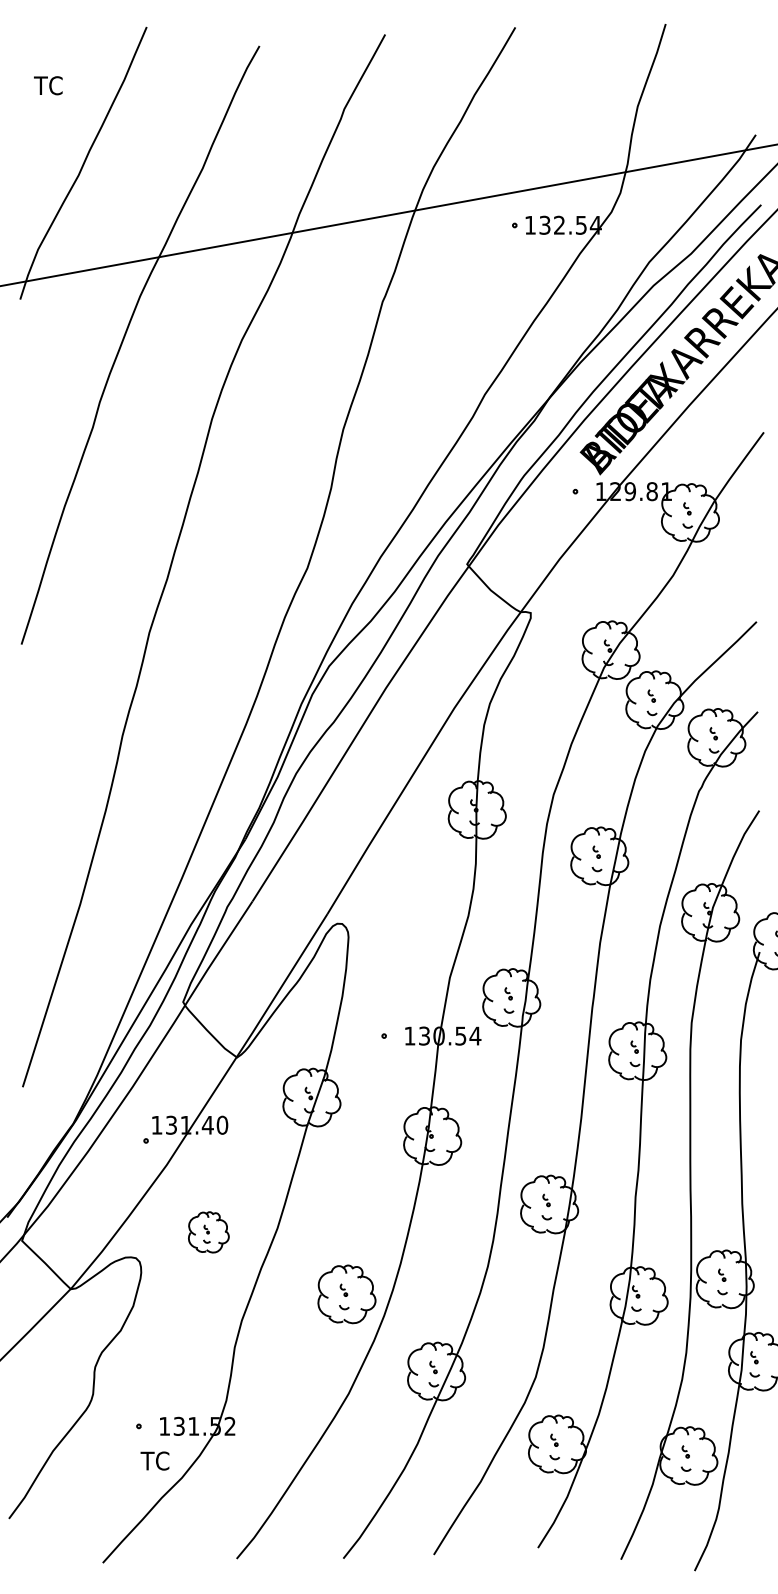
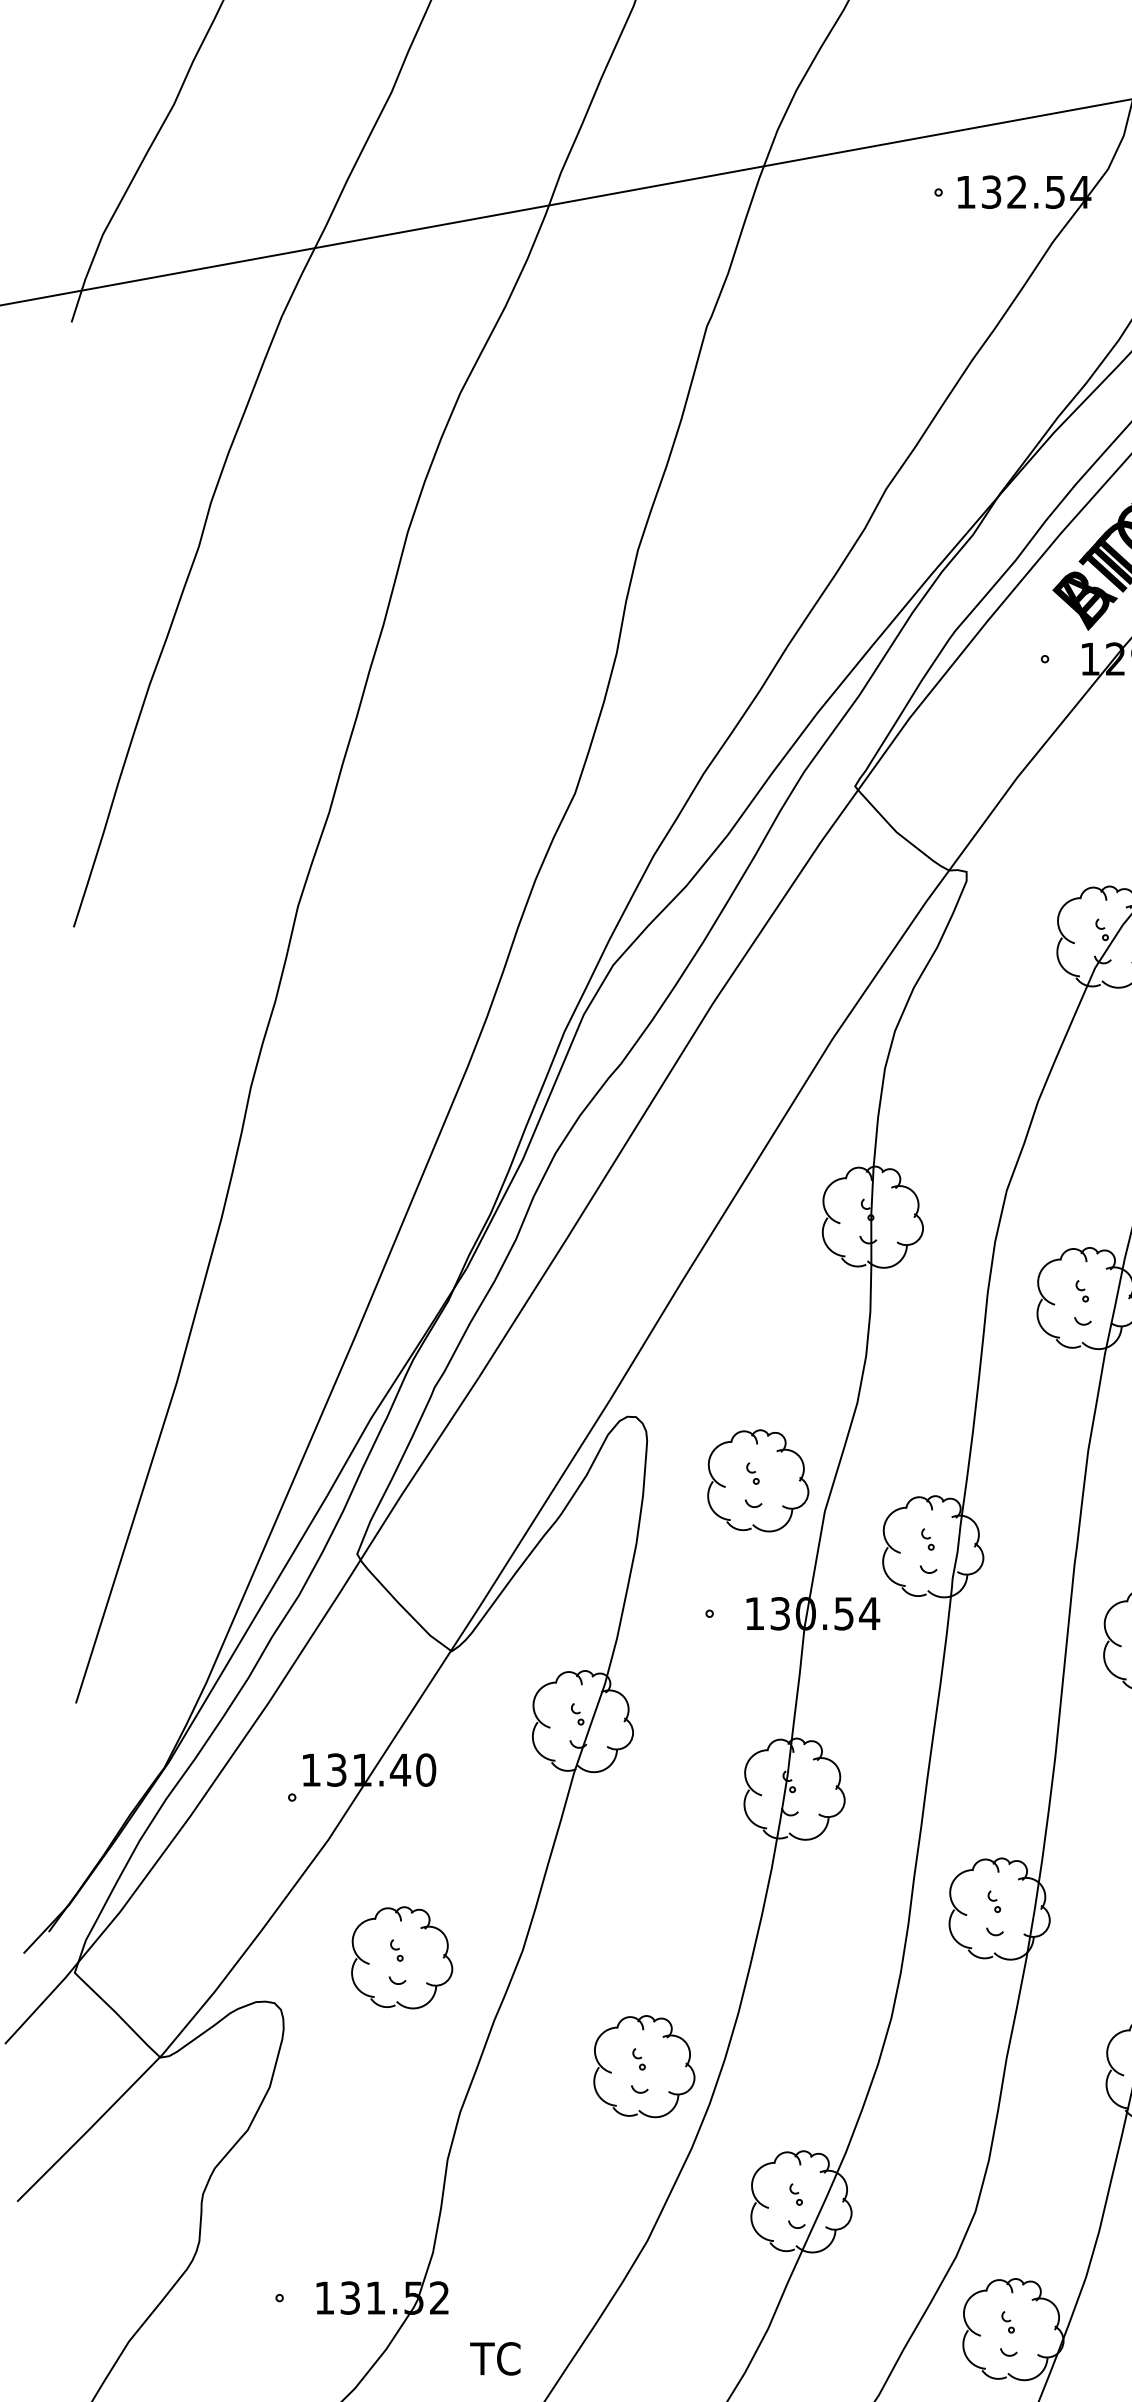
part: (411, 960) -> (757, 1481), added
part: (208, 1232) -> (401, 1958), size x1.43
text: (154, 1460) -> (494, 2357), moved

